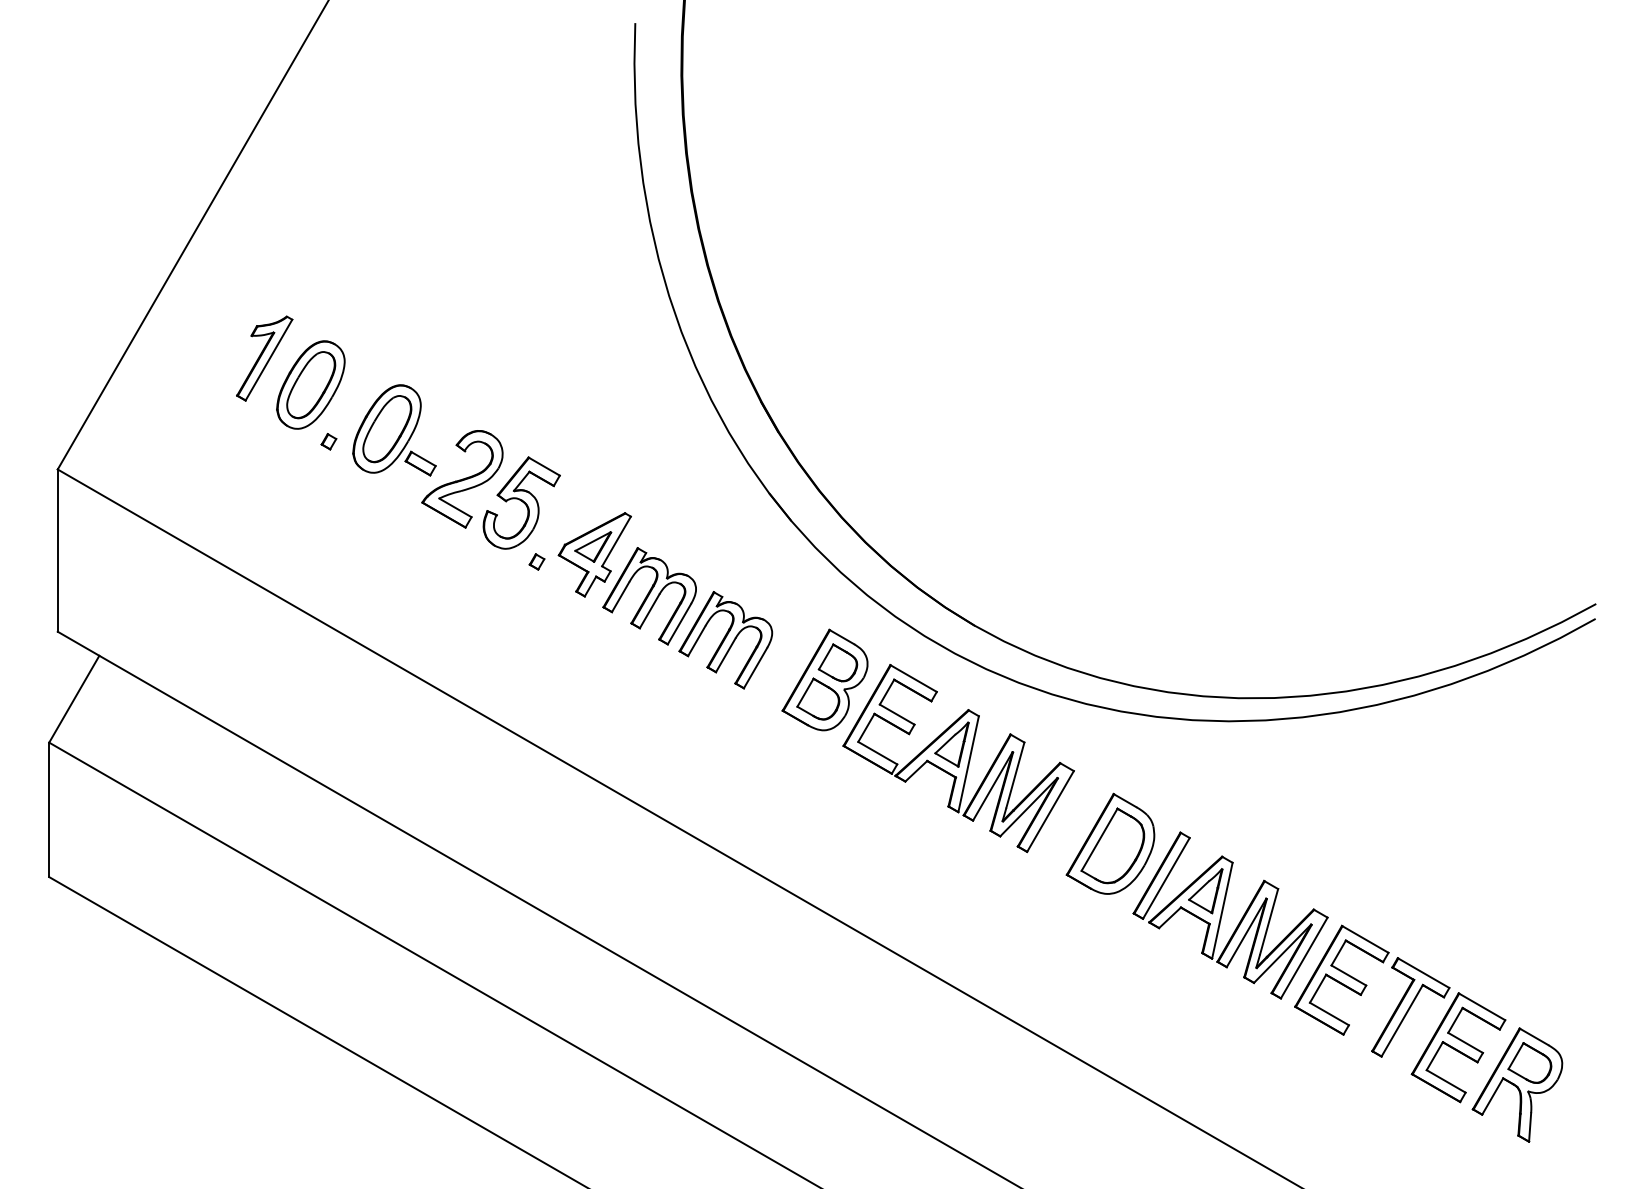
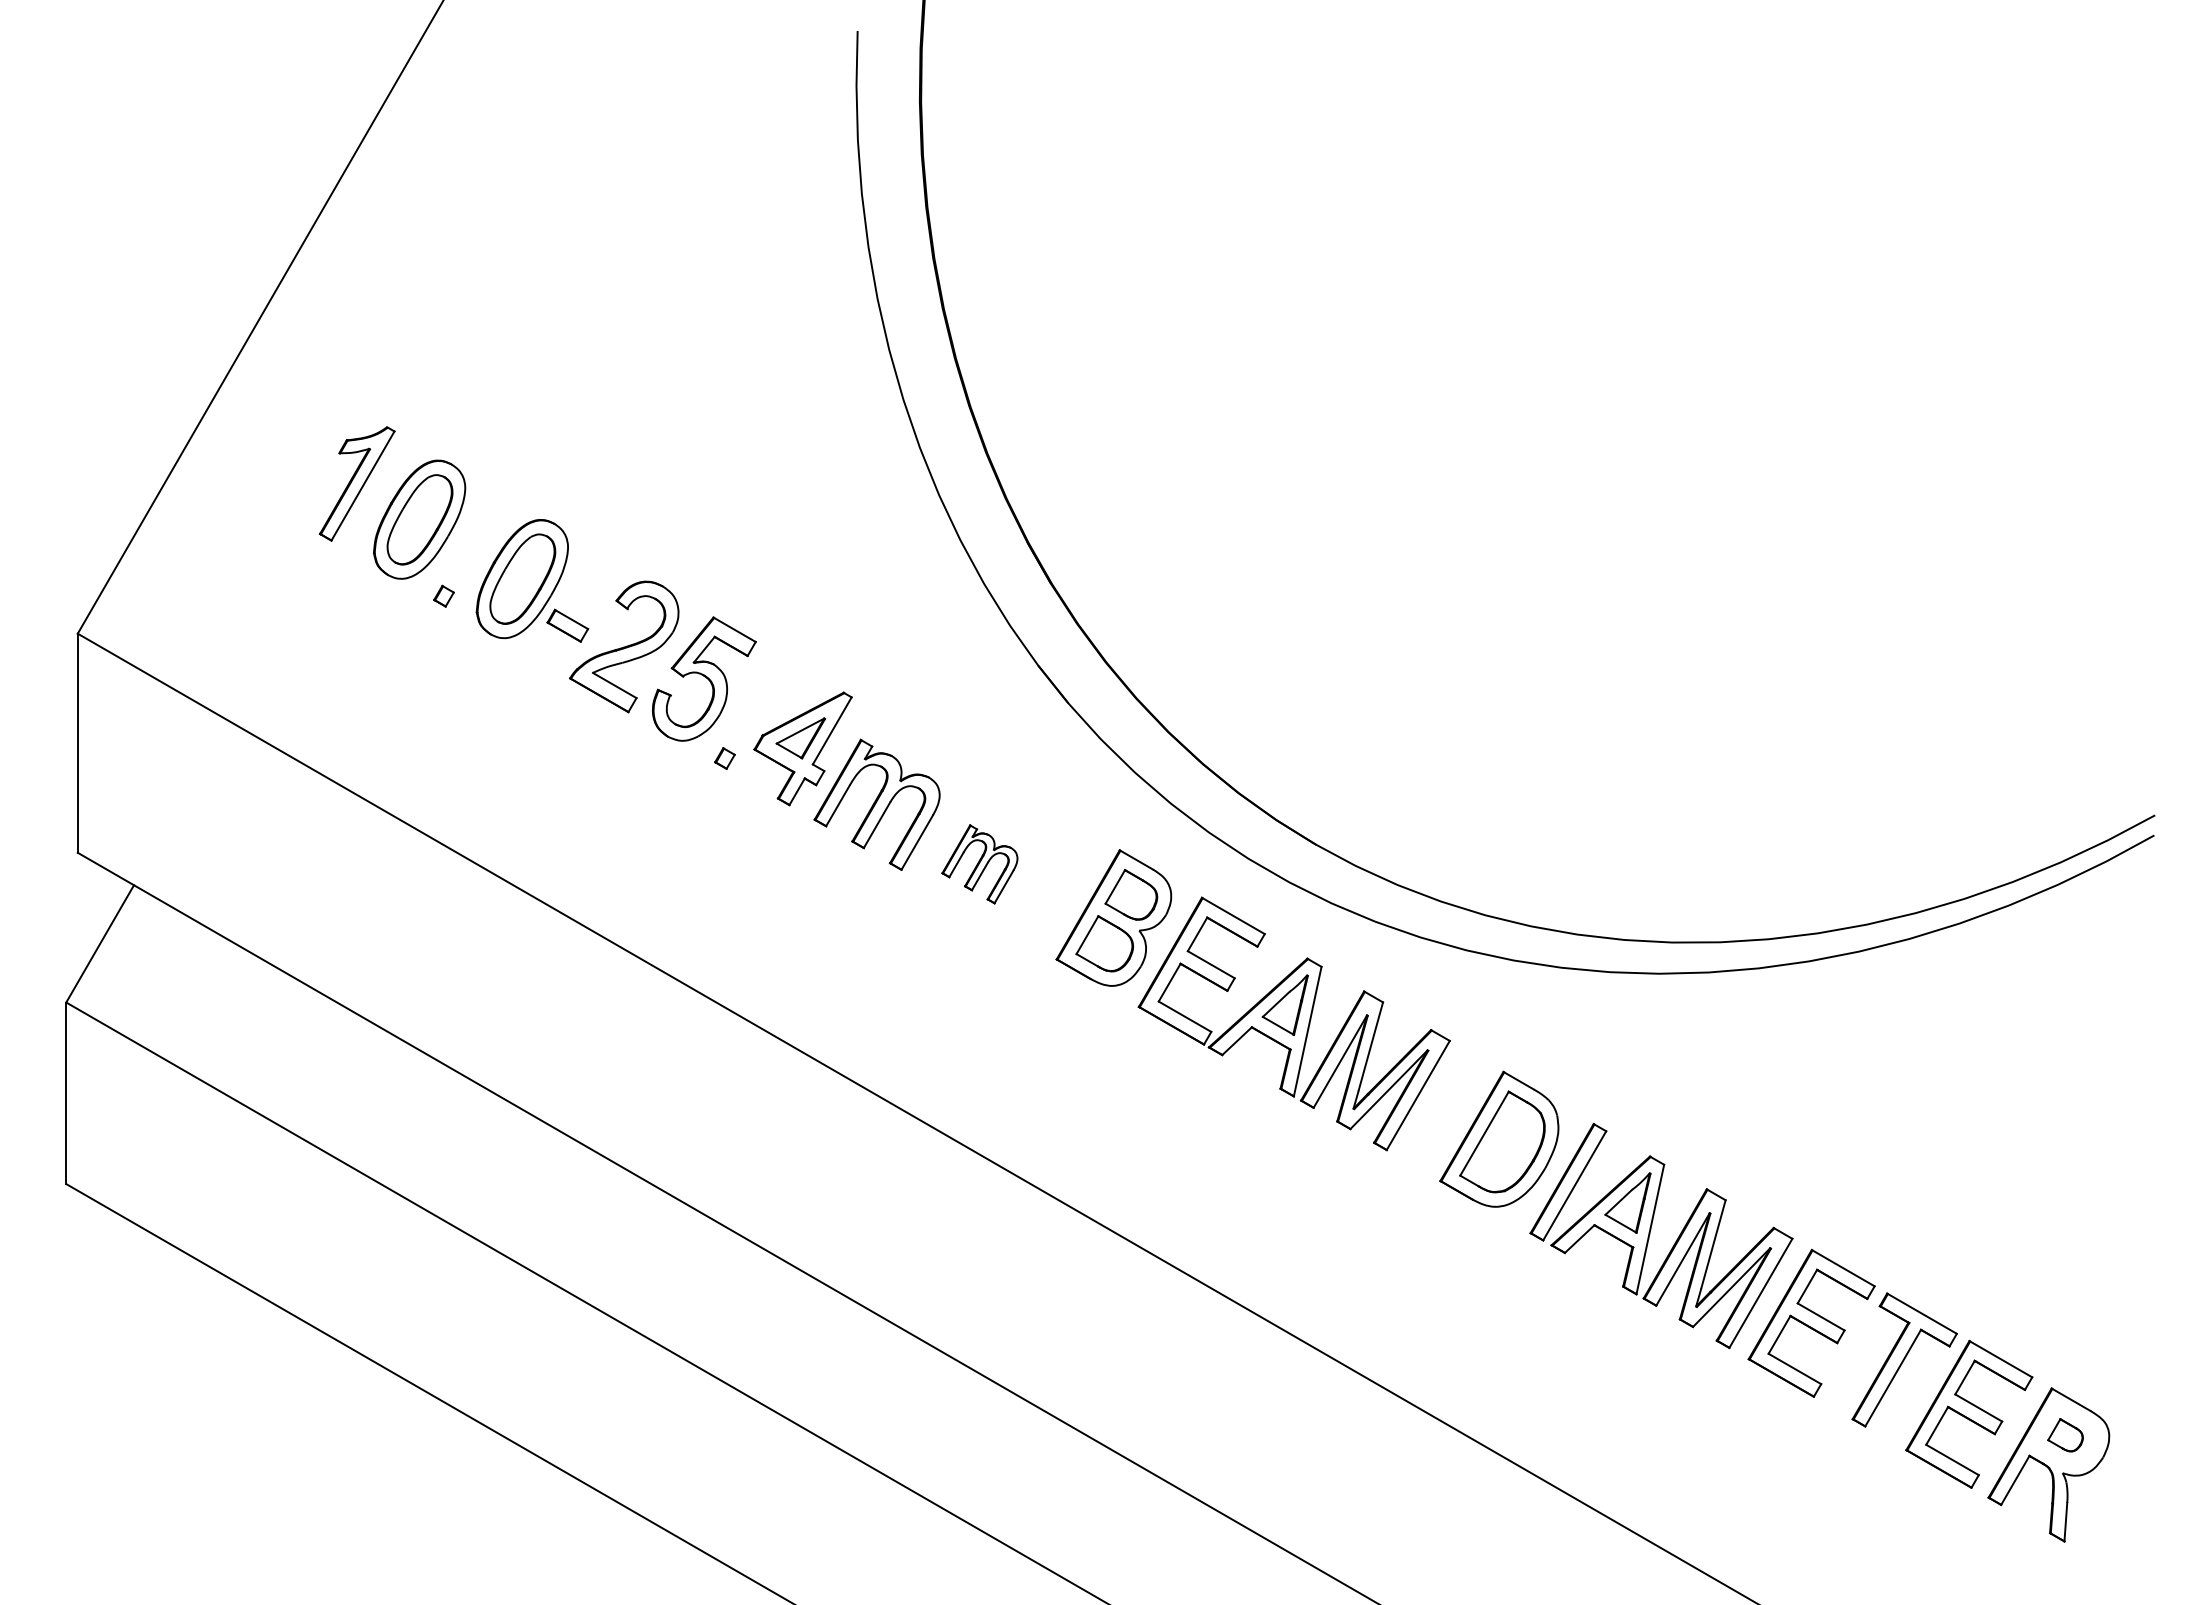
part: (725, 640) -> (979, 864), size x0.6
part: (1529, 1063) -> (2065, 1435), size x0.6

